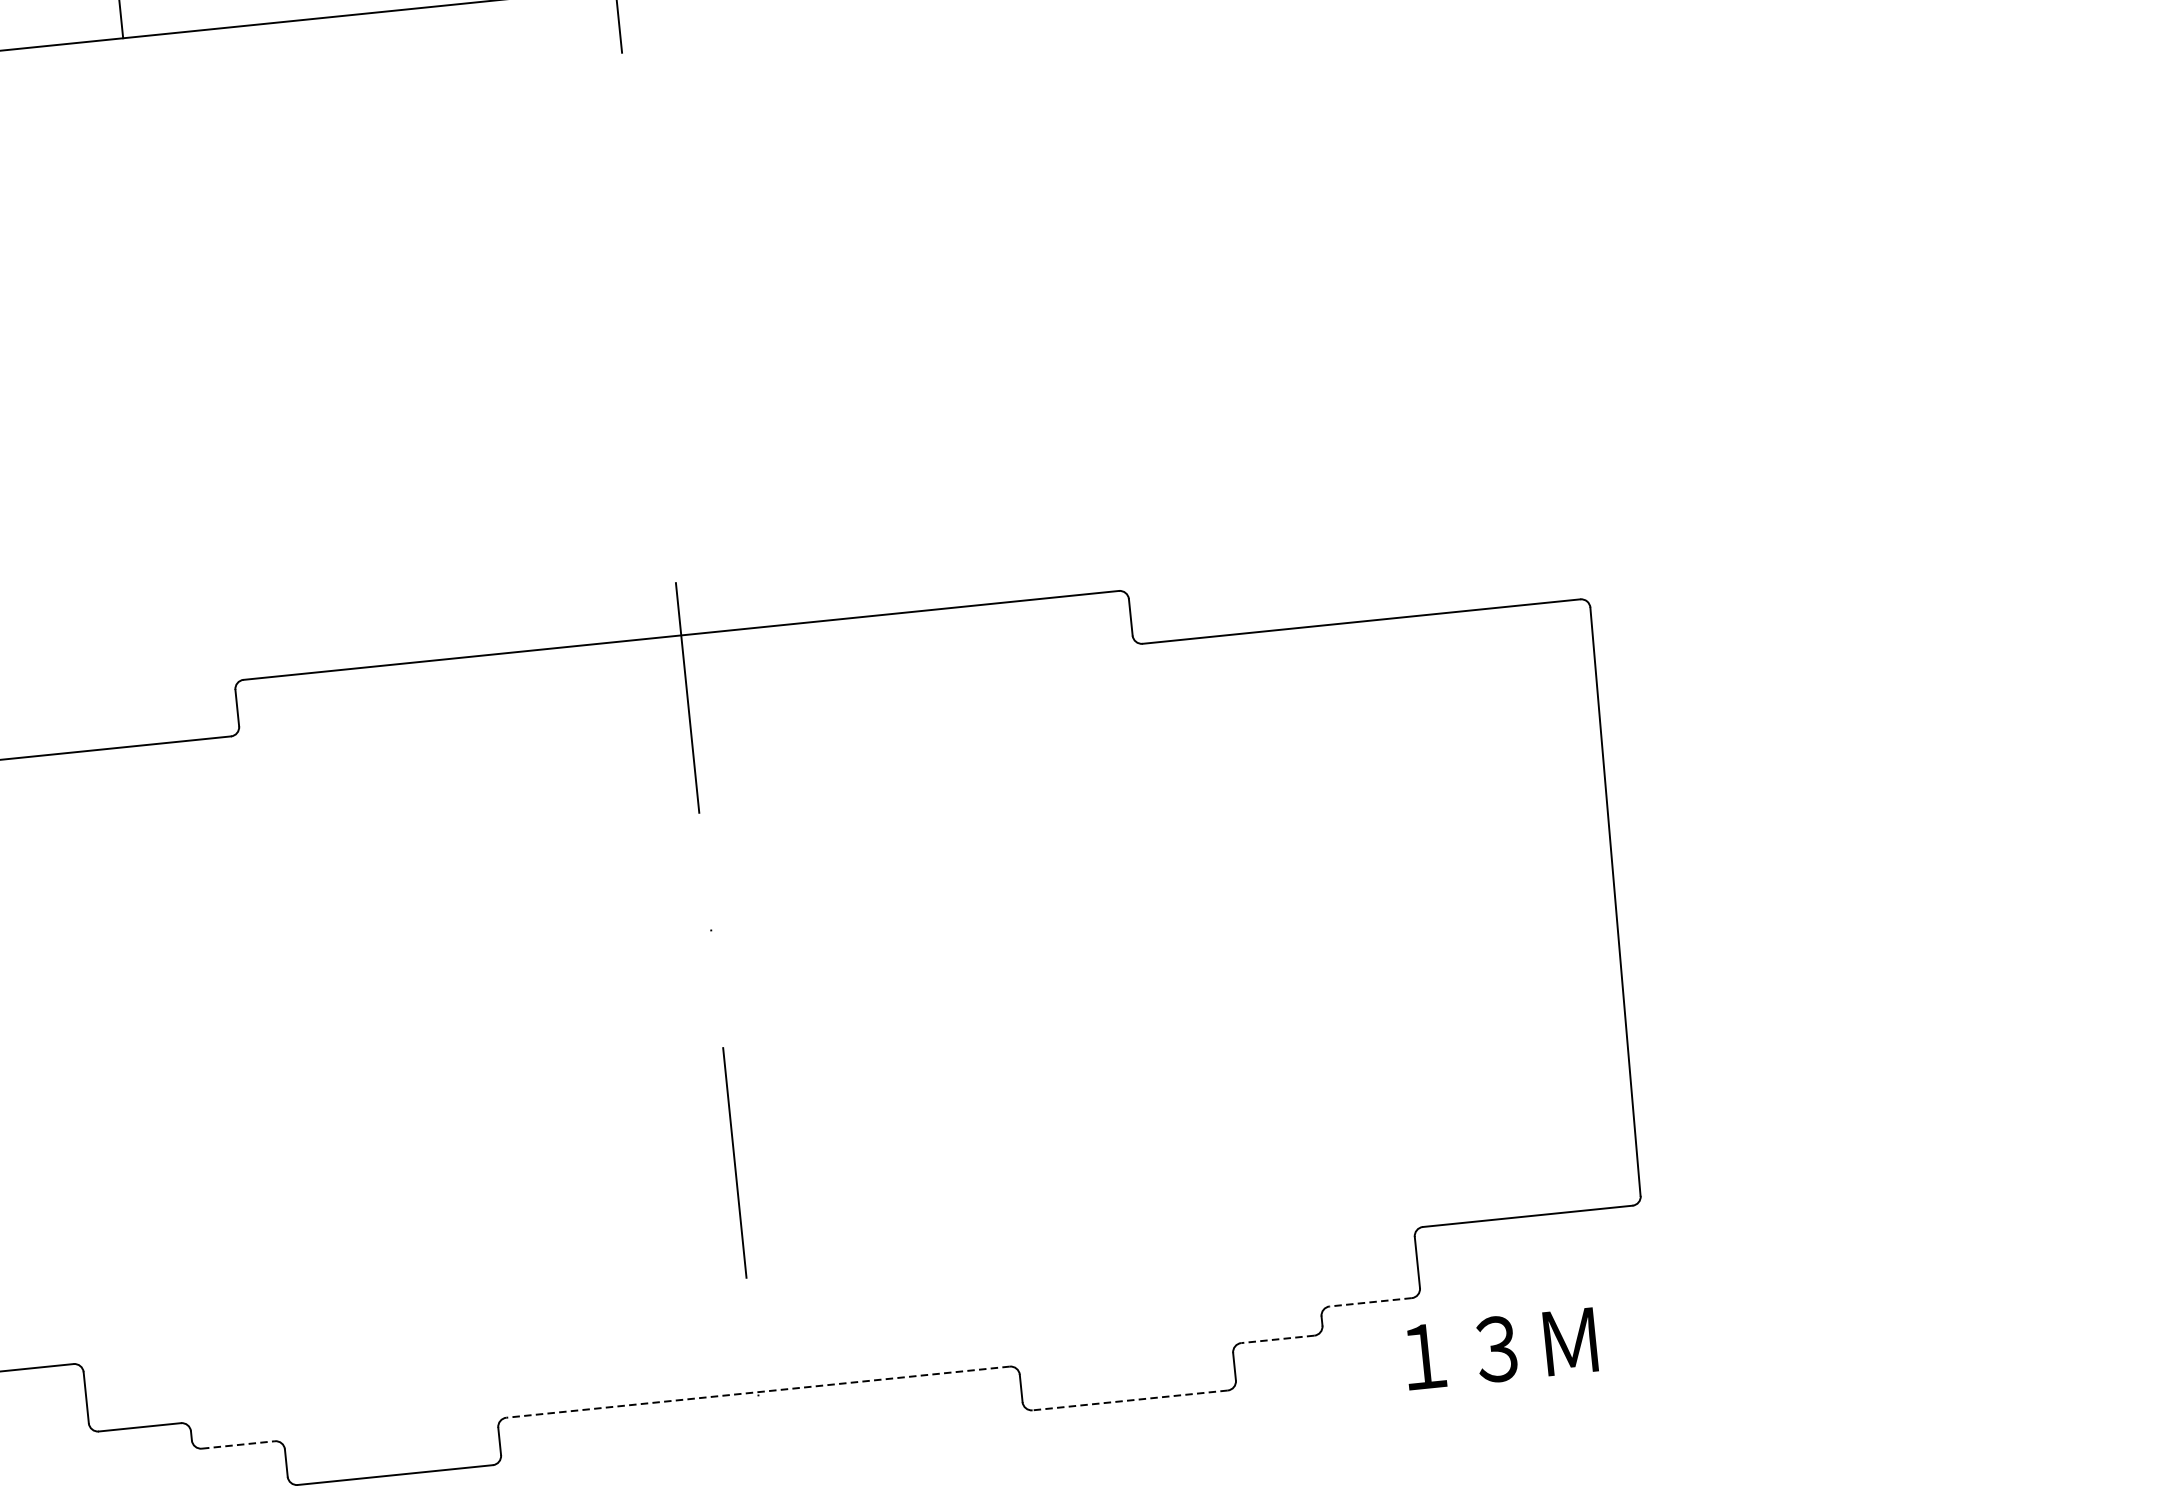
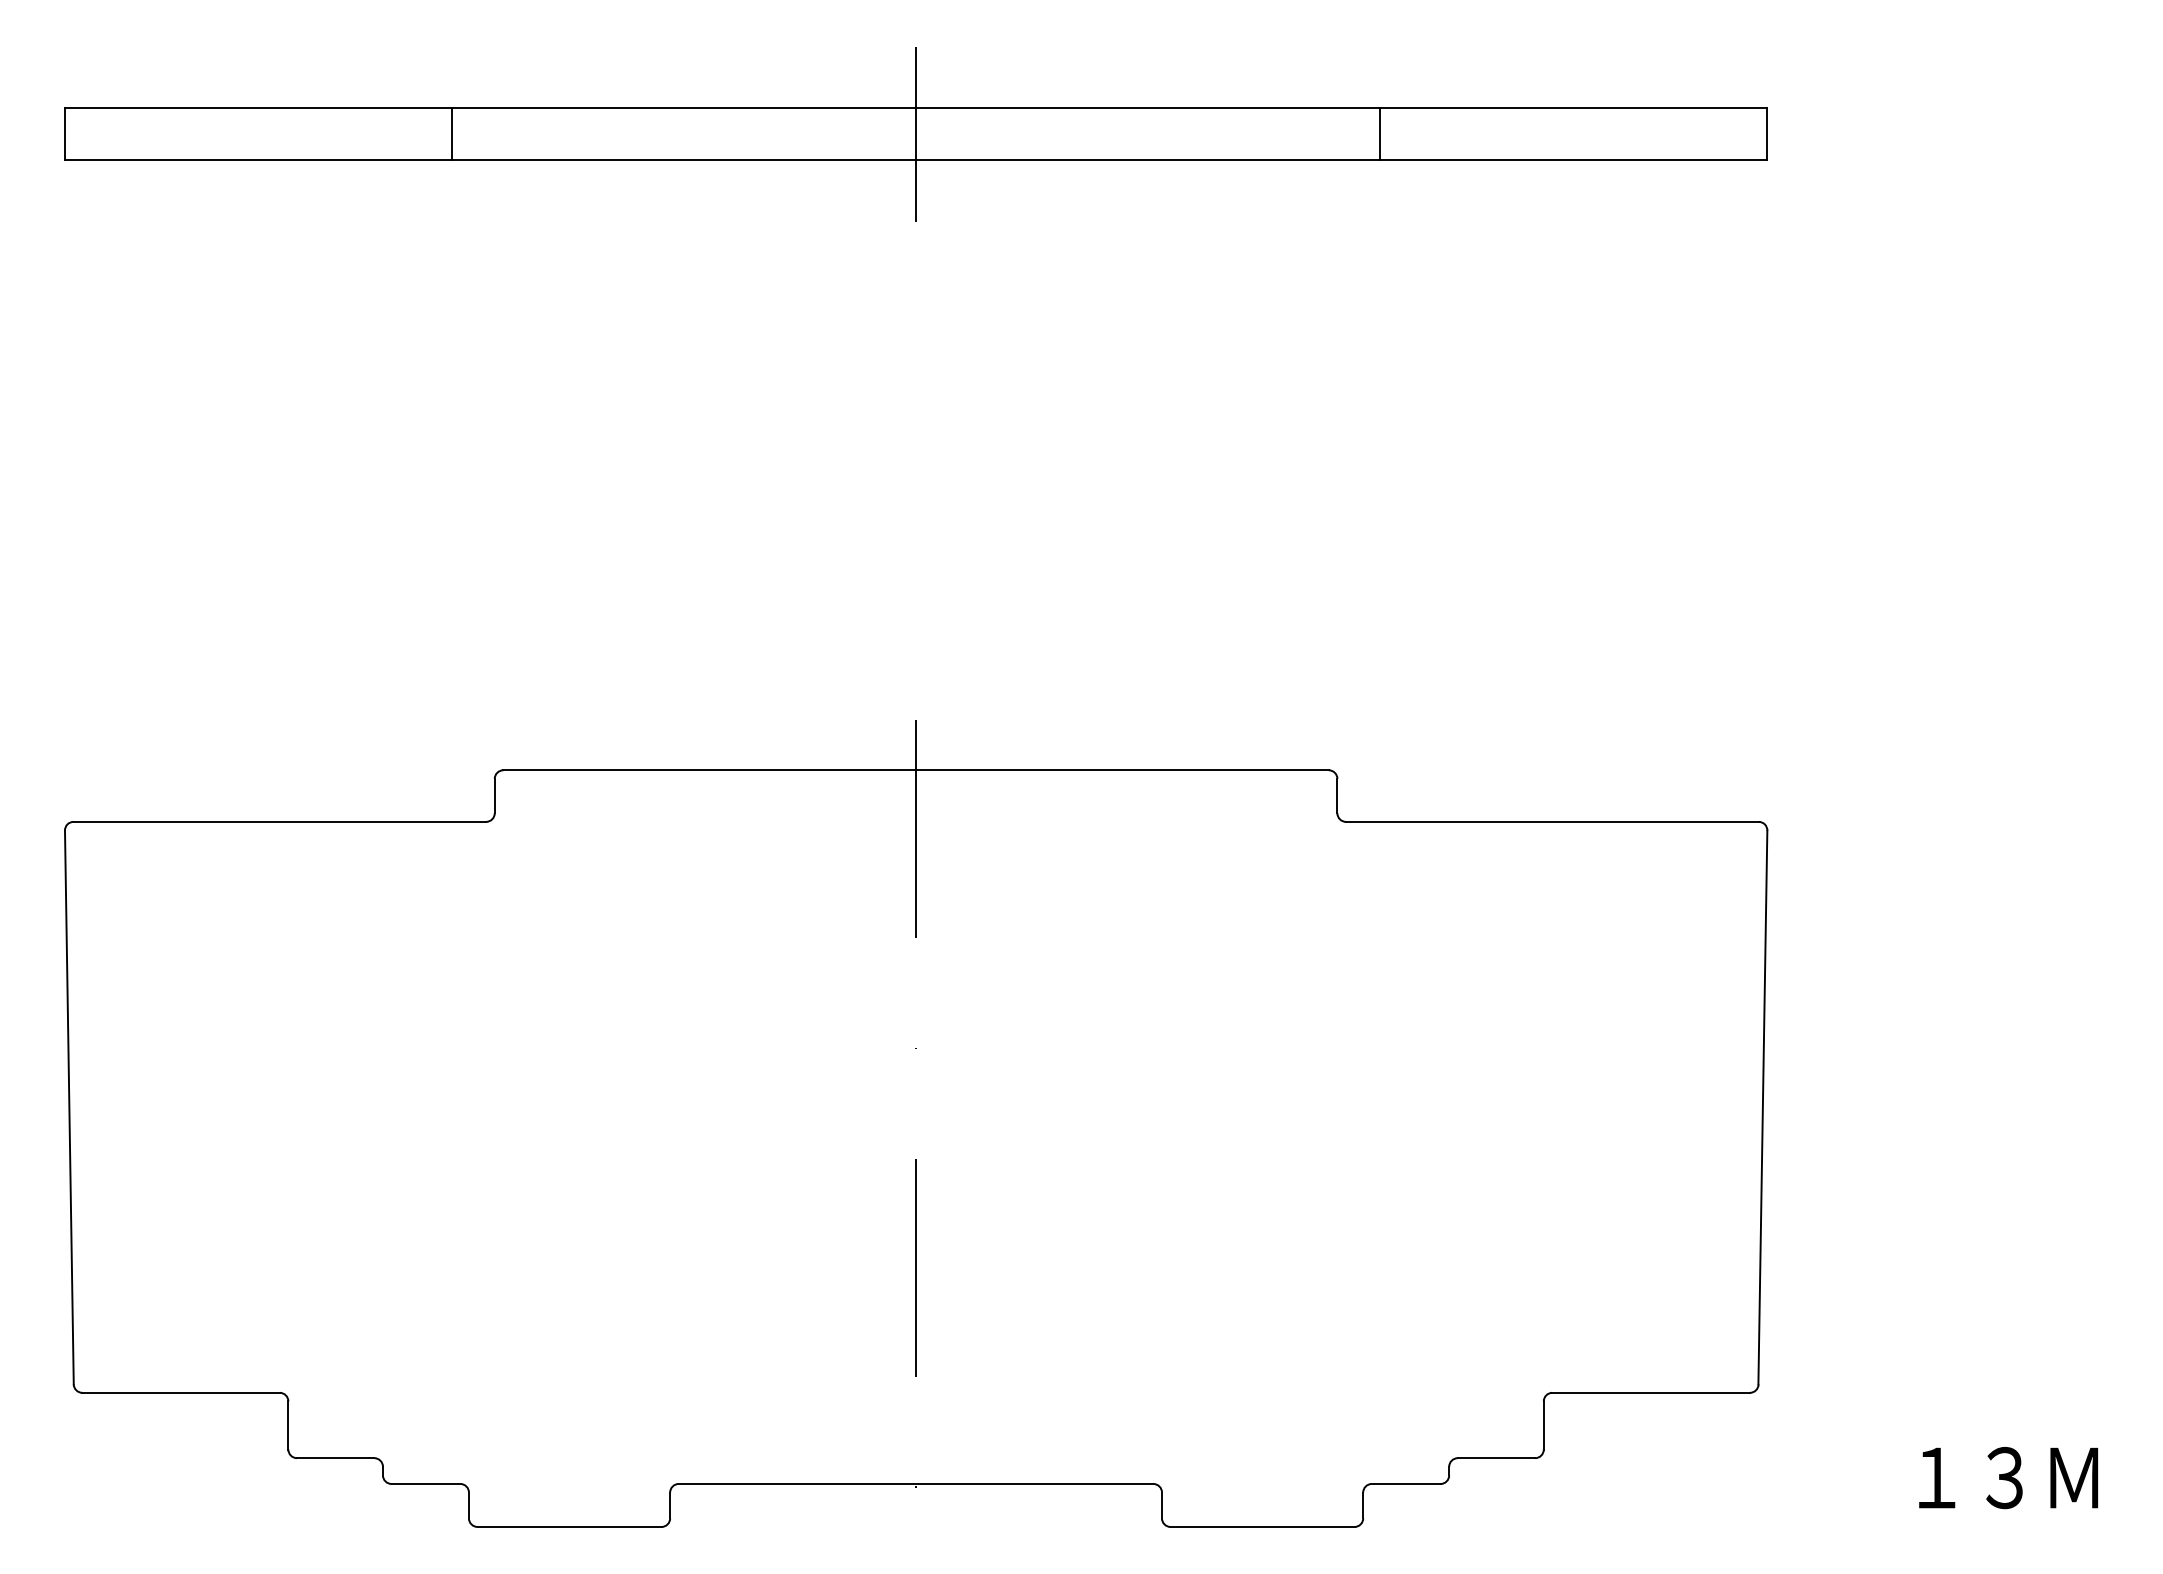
line: (1370, 1302) -> (1496, 1458), dashed -> solid
line: (1277, 1338) -> (1405, 1483), dashed -> solid
text: (1500, 1349) -> (2008, 1478), moved
line: (757, 1391) -> (915, 1483), dashed -> solid
line: (1130, 1399) -> (1262, 1526), dashed -> solid
line: (238, 1444) -> (426, 1483), dashed -> solid

